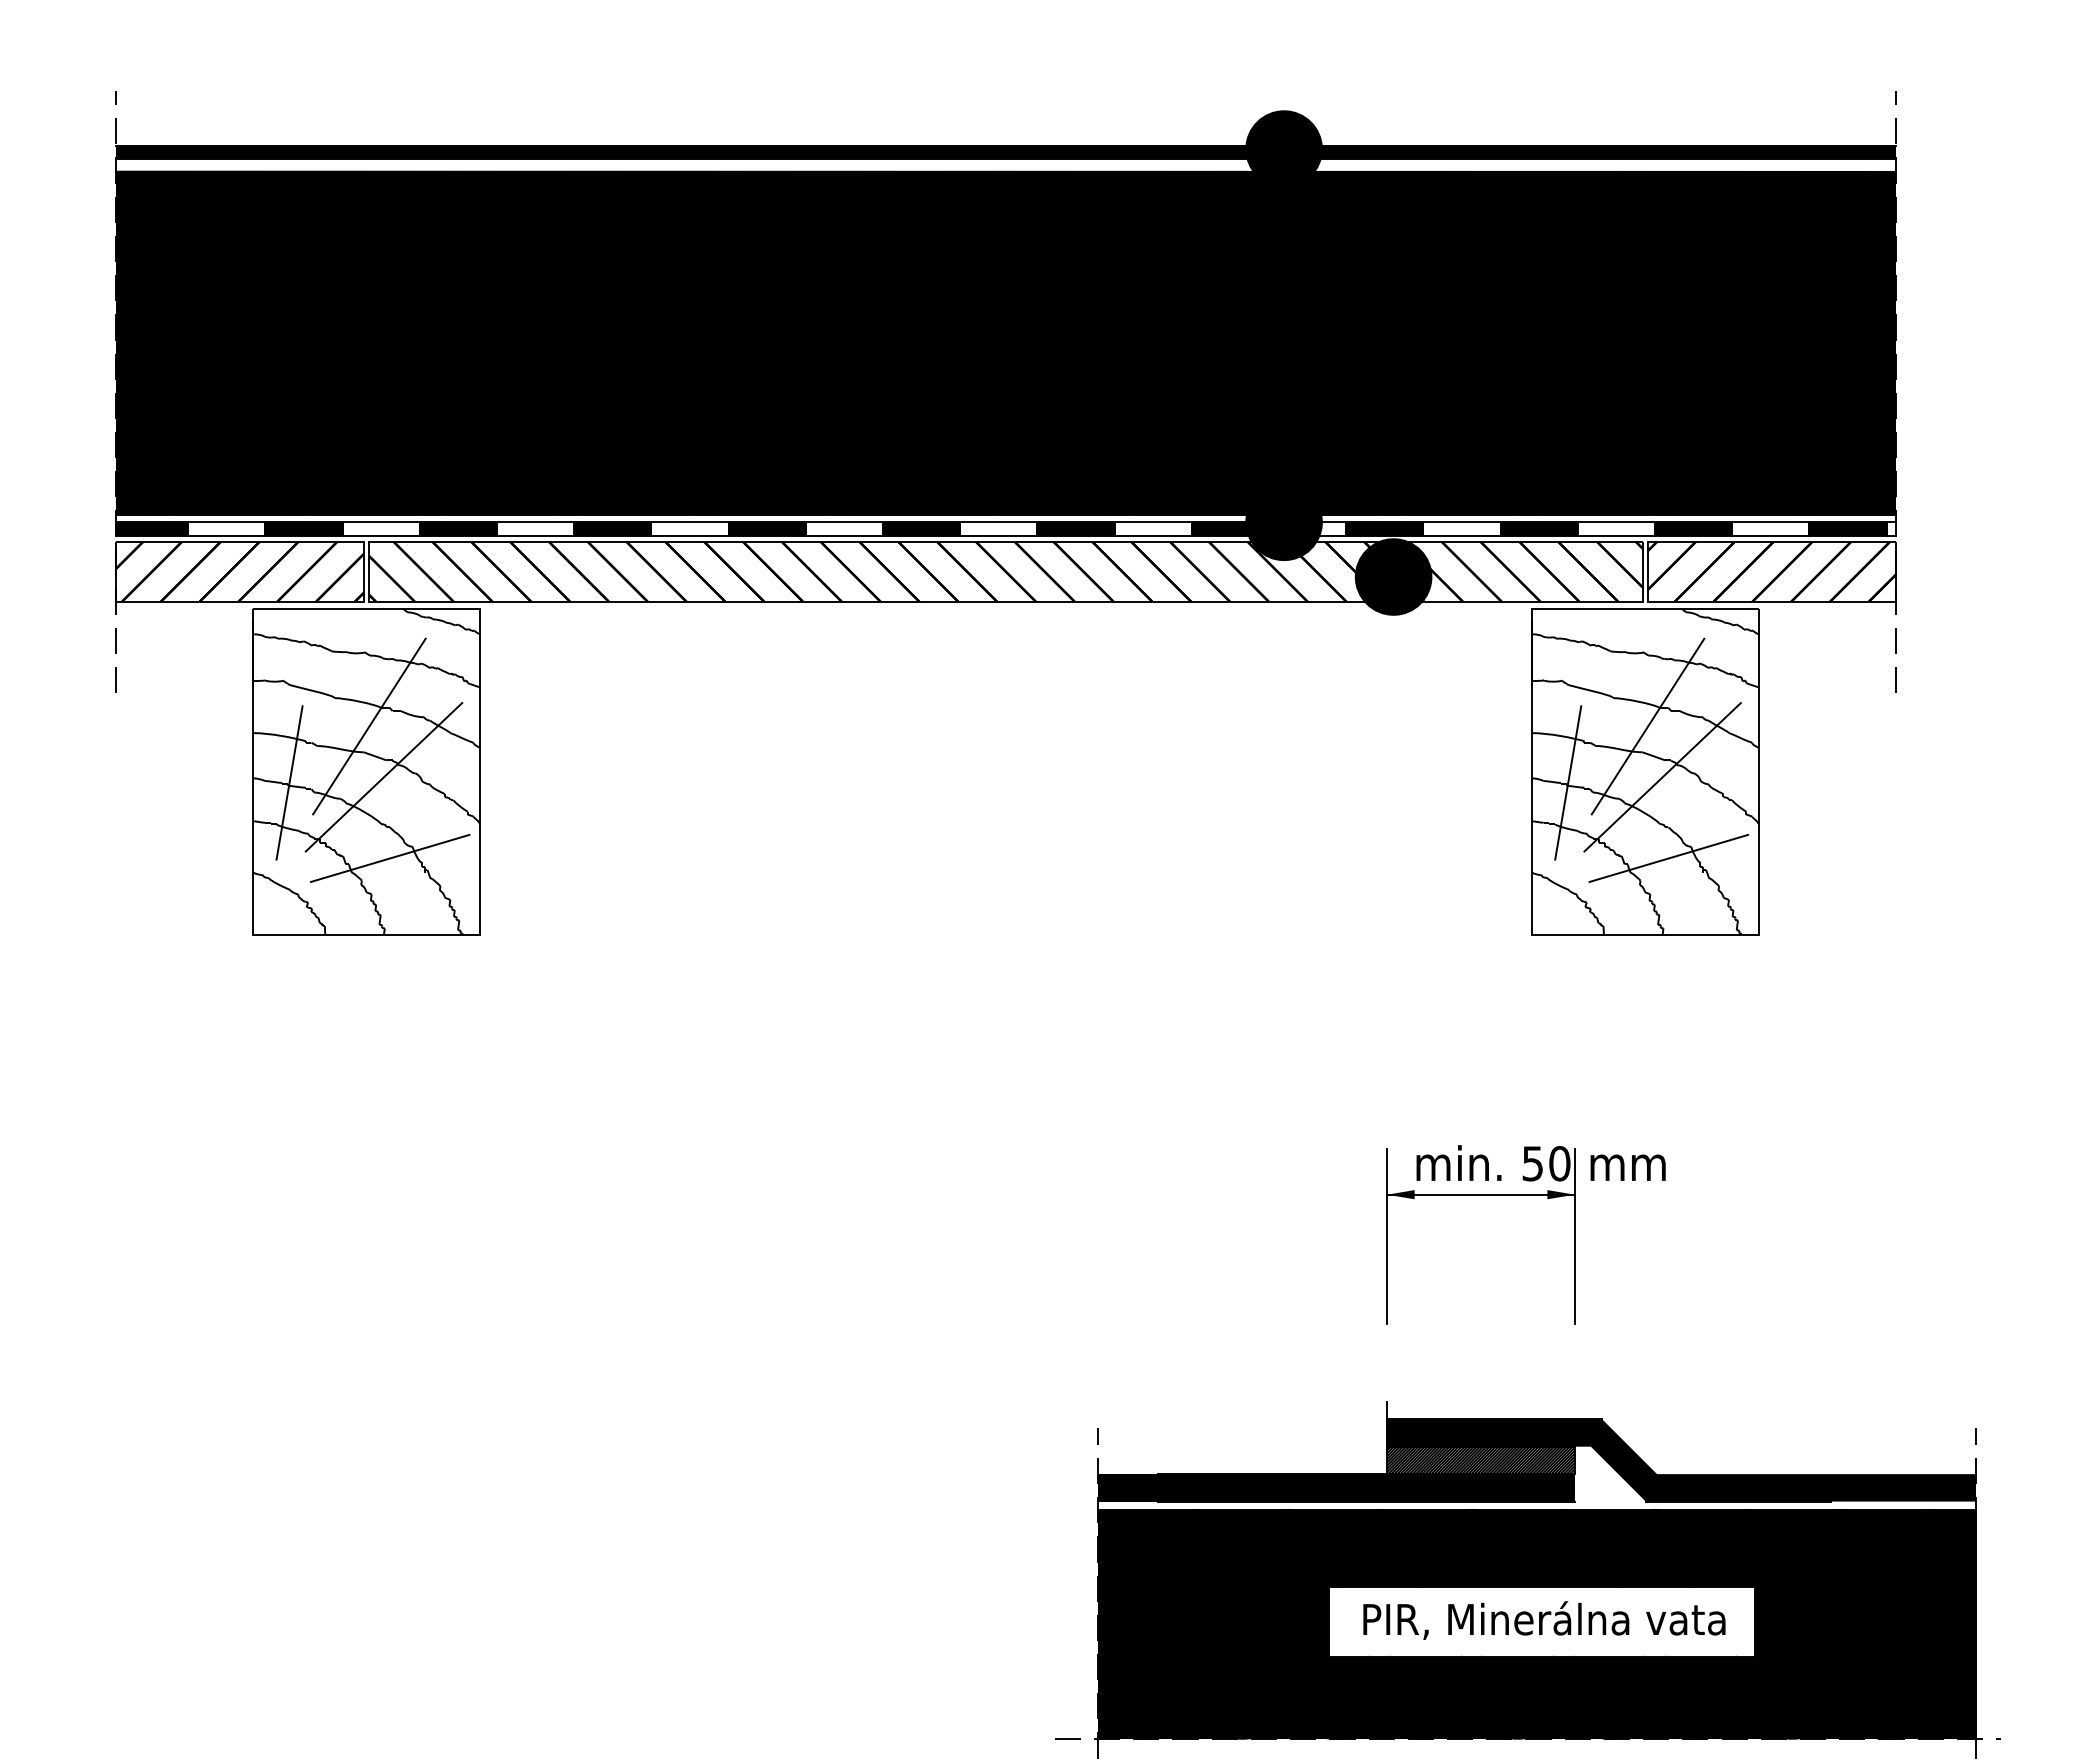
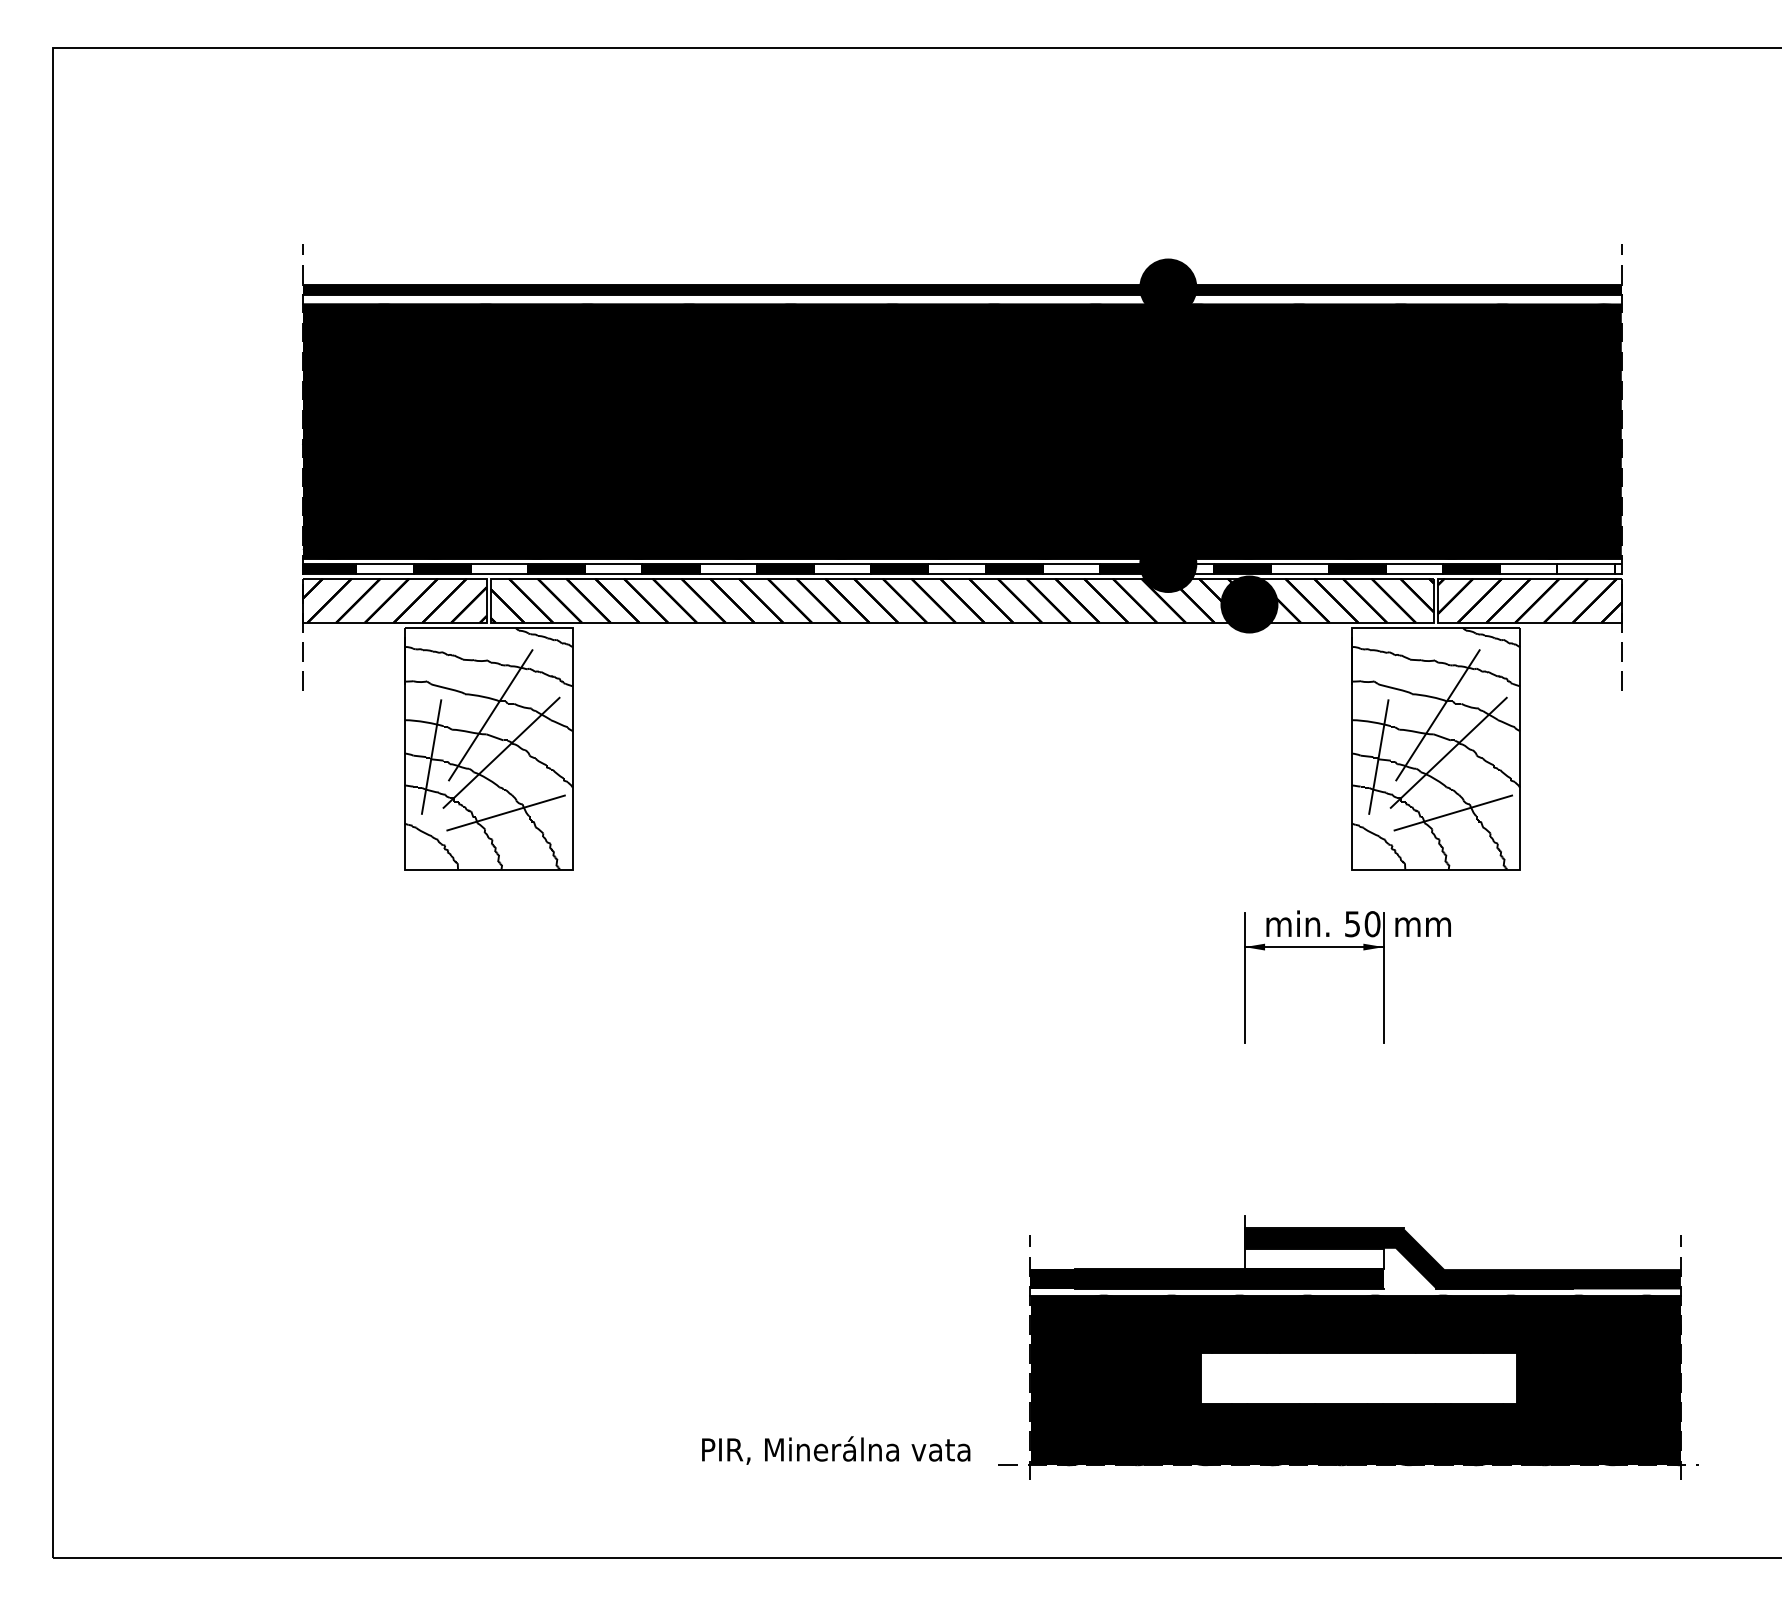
fill: (1847, 529) -> (1585, 569), removed
part: (1525, 1195) -> (1347, 947), moved
hatch: (1480, 1459) -> (1313, 1258), removed
text: (1544, 1620) -> (836, 1450), moved

